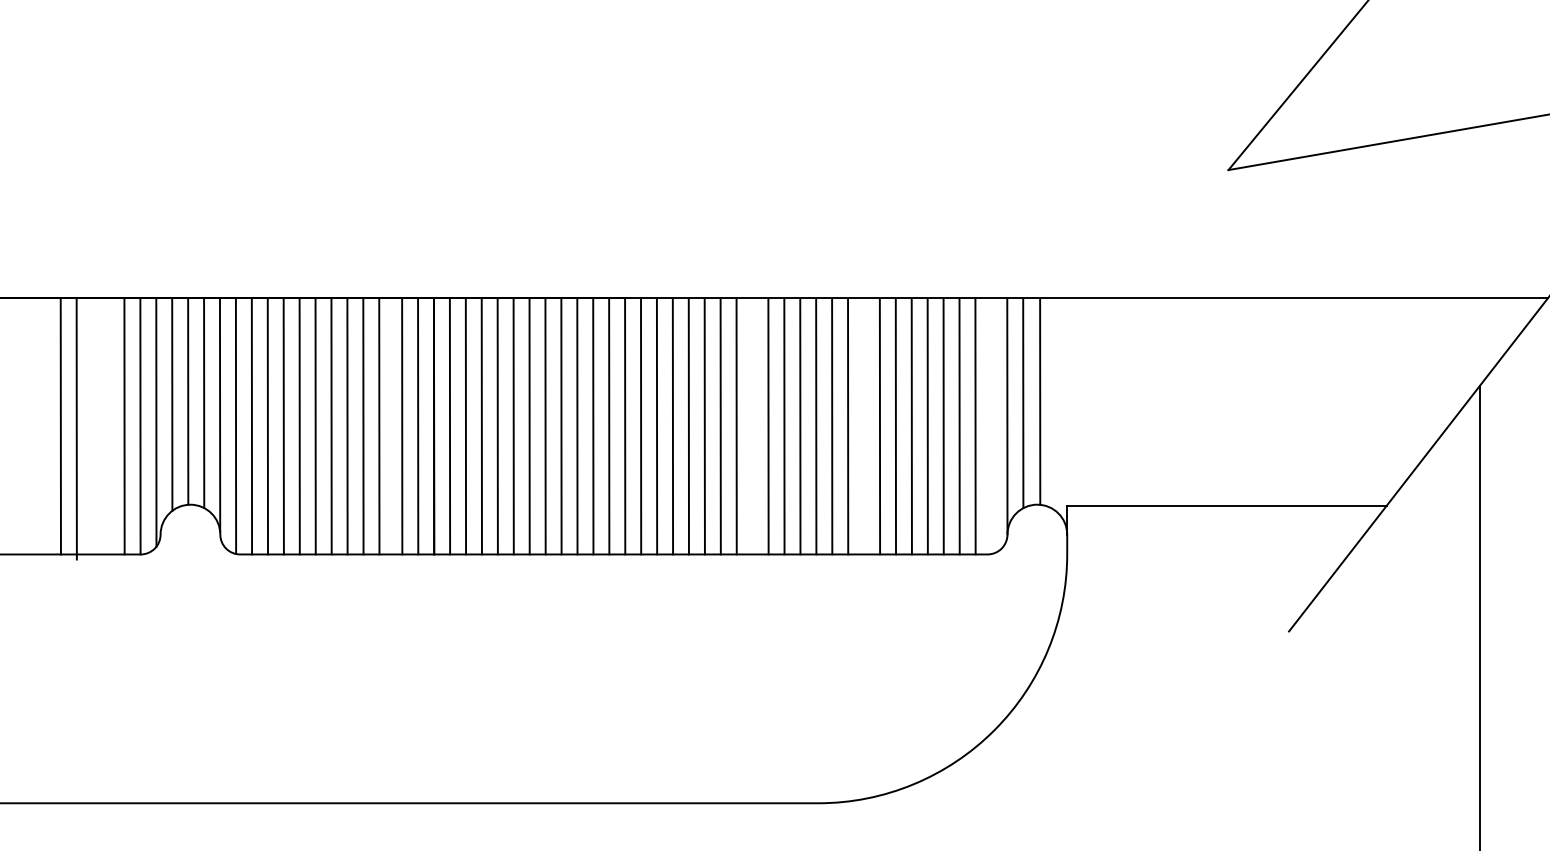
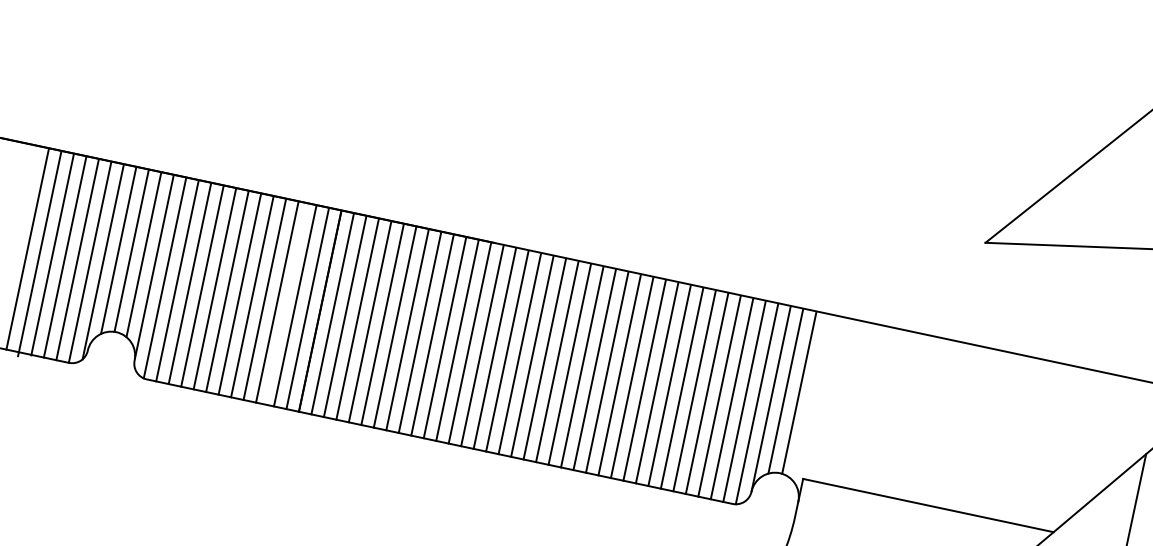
line: (108, 426) -> (65, 257), added
line: (752, 426) -> (569, 364), added
line: (863, 426) -> (656, 382), added
line: (991, 426) -> (757, 404), added
line: (92, 427) -> (52, 255), added

